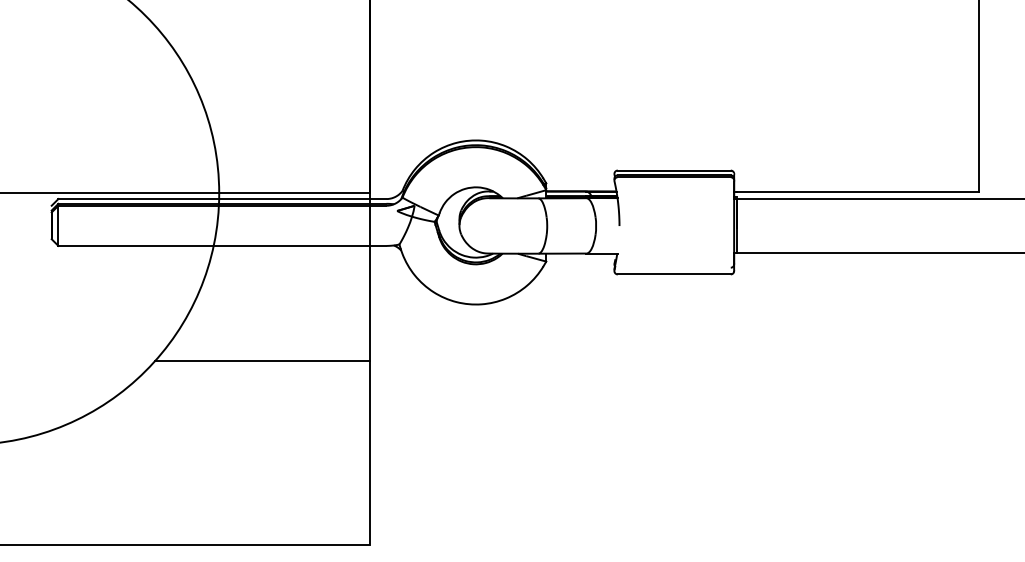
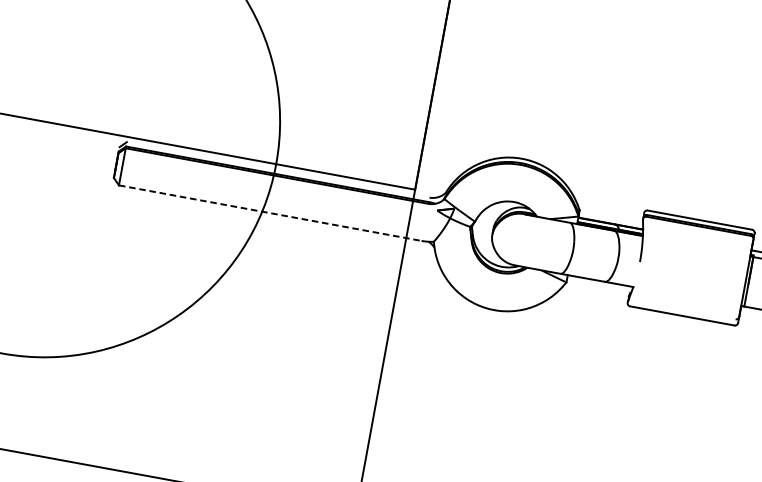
line: (222, 199) -> (278, 170), removed
line: (222, 245) -> (270, 212), solid -> dashed
line: (262, 360) -> (287, 325), removed

